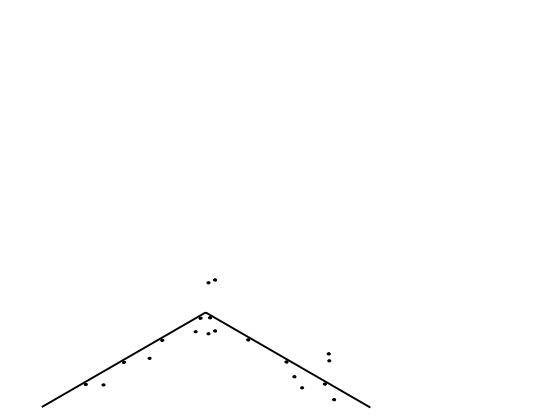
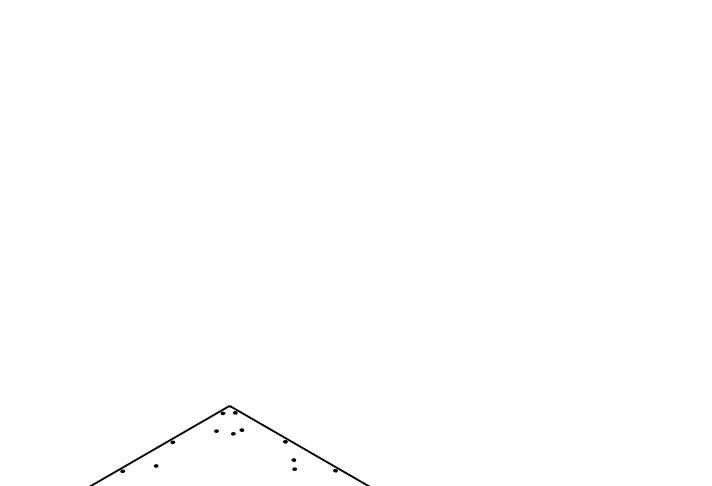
part: (211, 281) -> (237, 365), removed
part: (328, 357) -> (293, 464), moved

